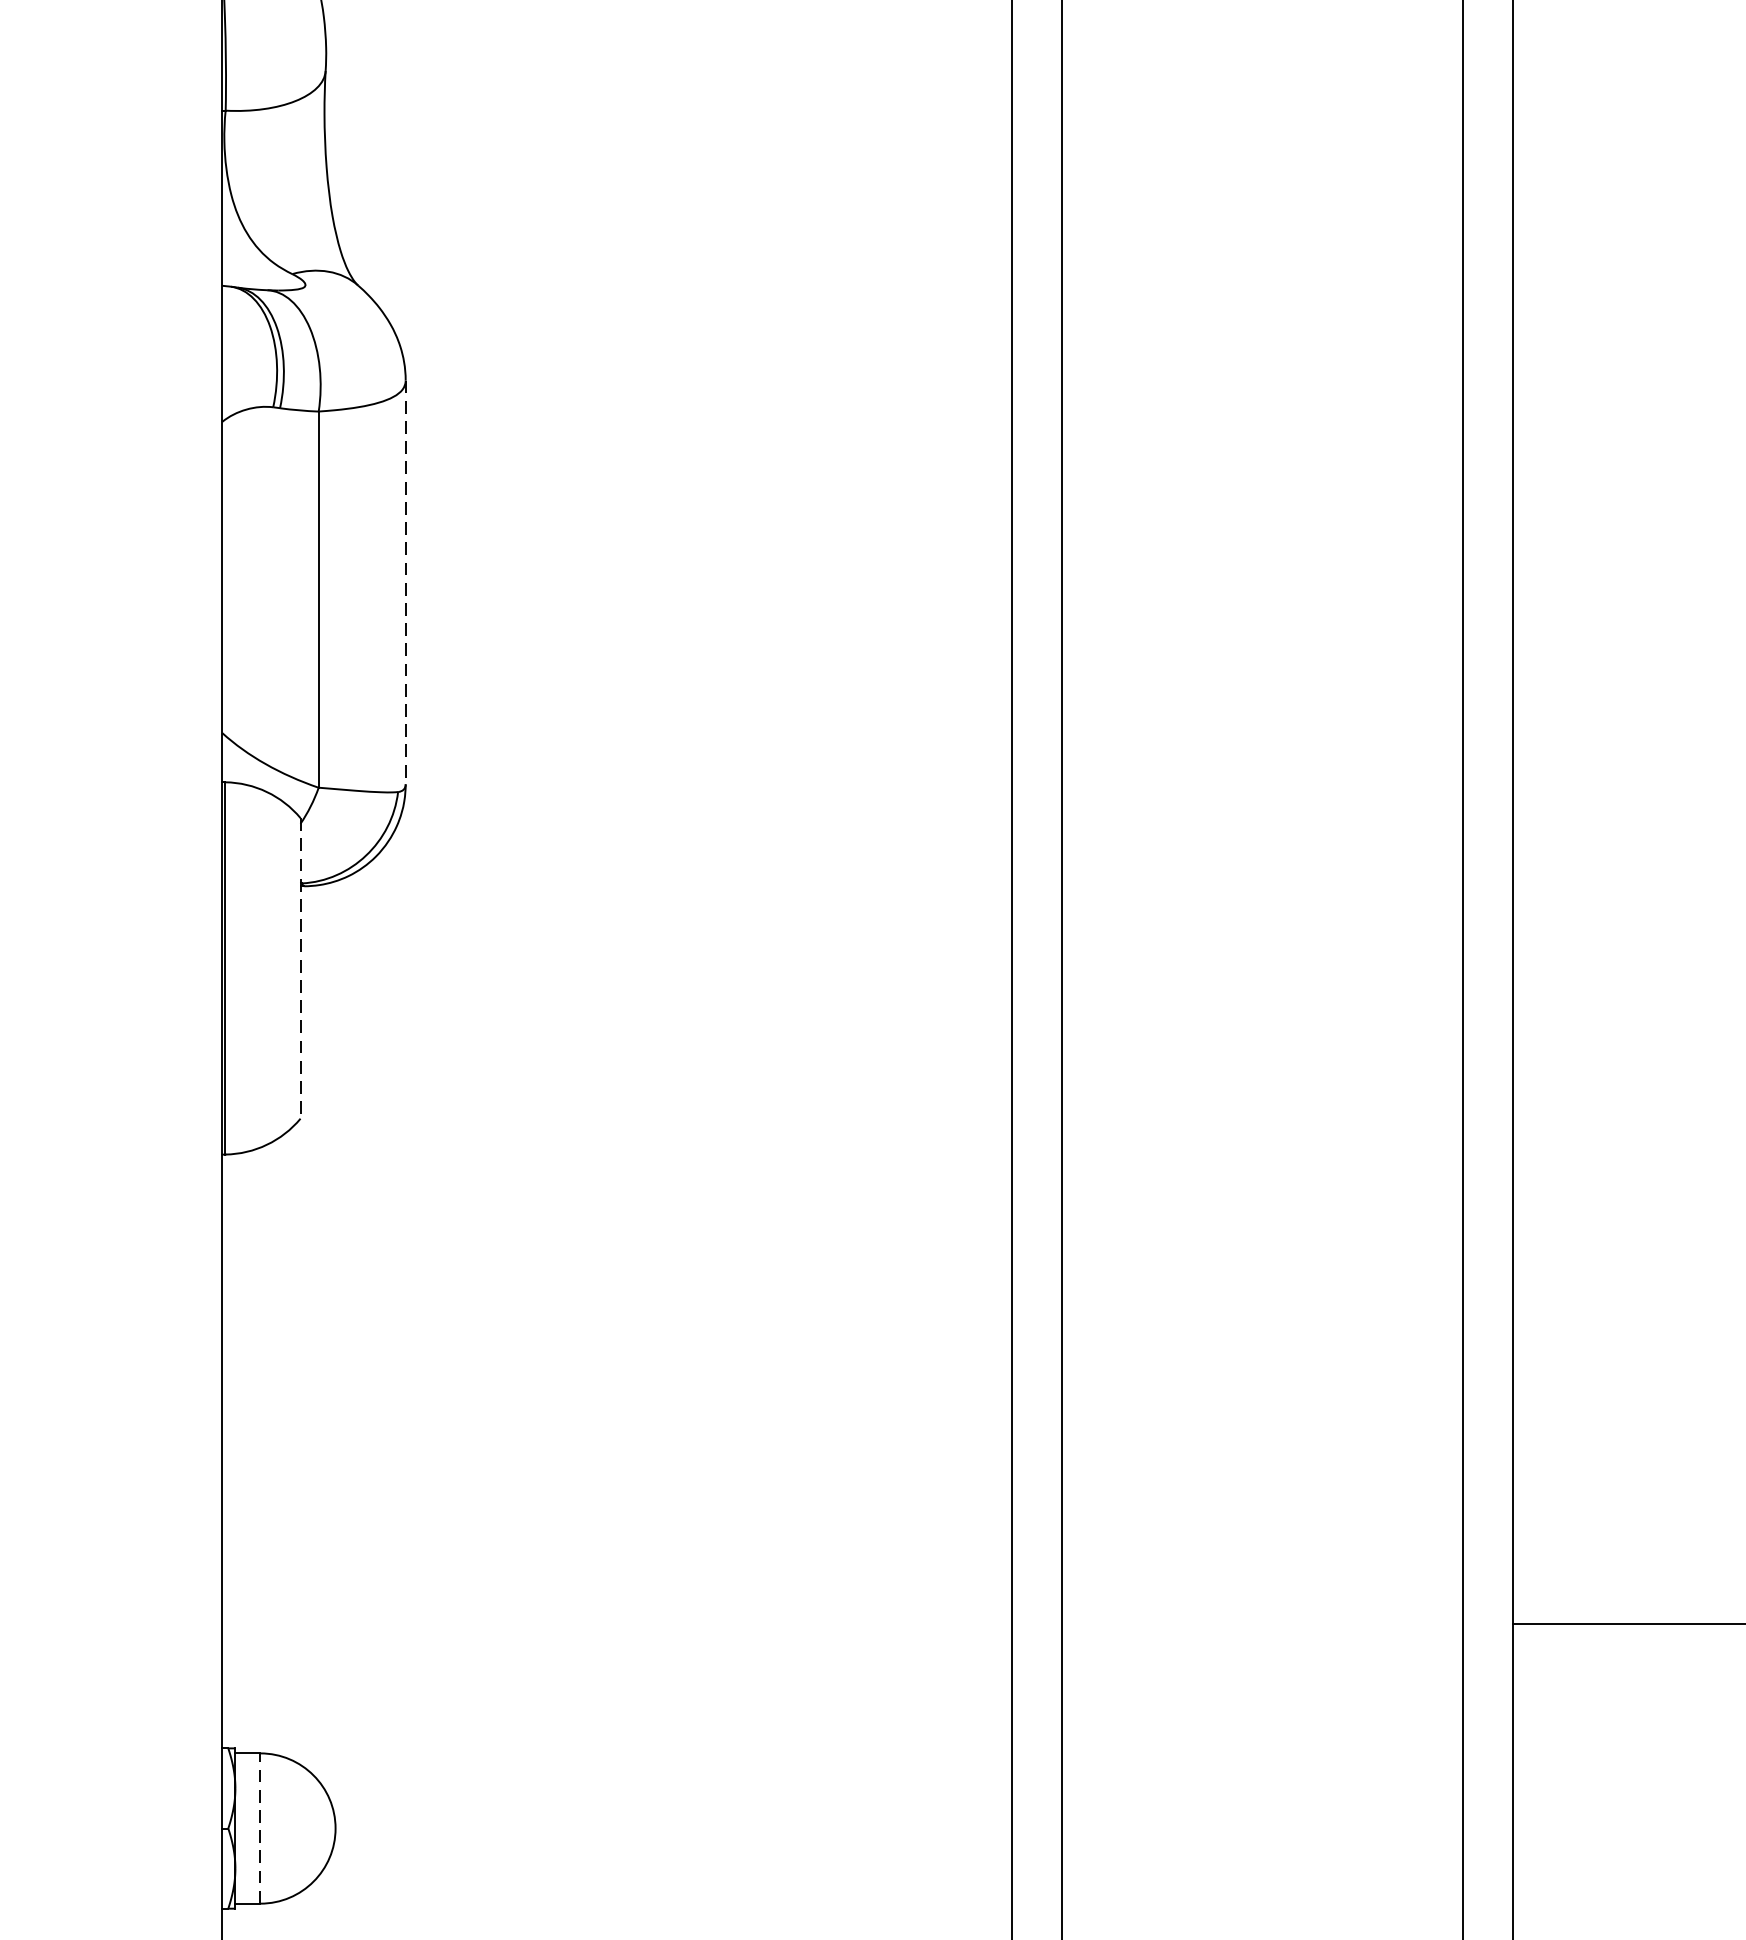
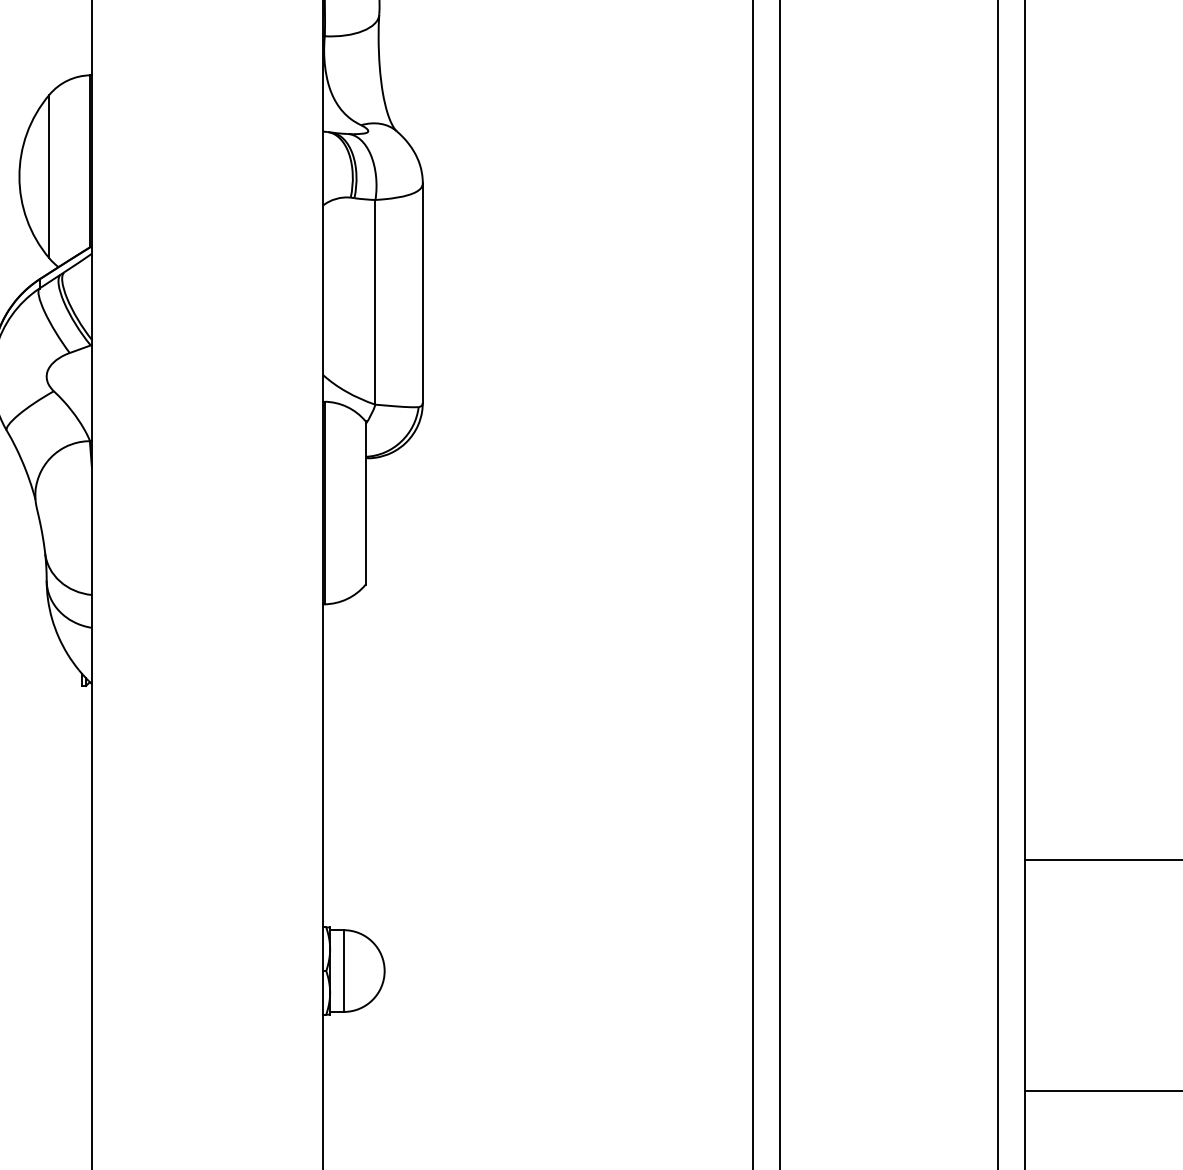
line: (405, 583) -> (422, 293), dashed -> solid
line: (300, 969) -> (365, 503), dashed -> solid
line: (259, 1829) -> (343, 971), dashed -> solid

